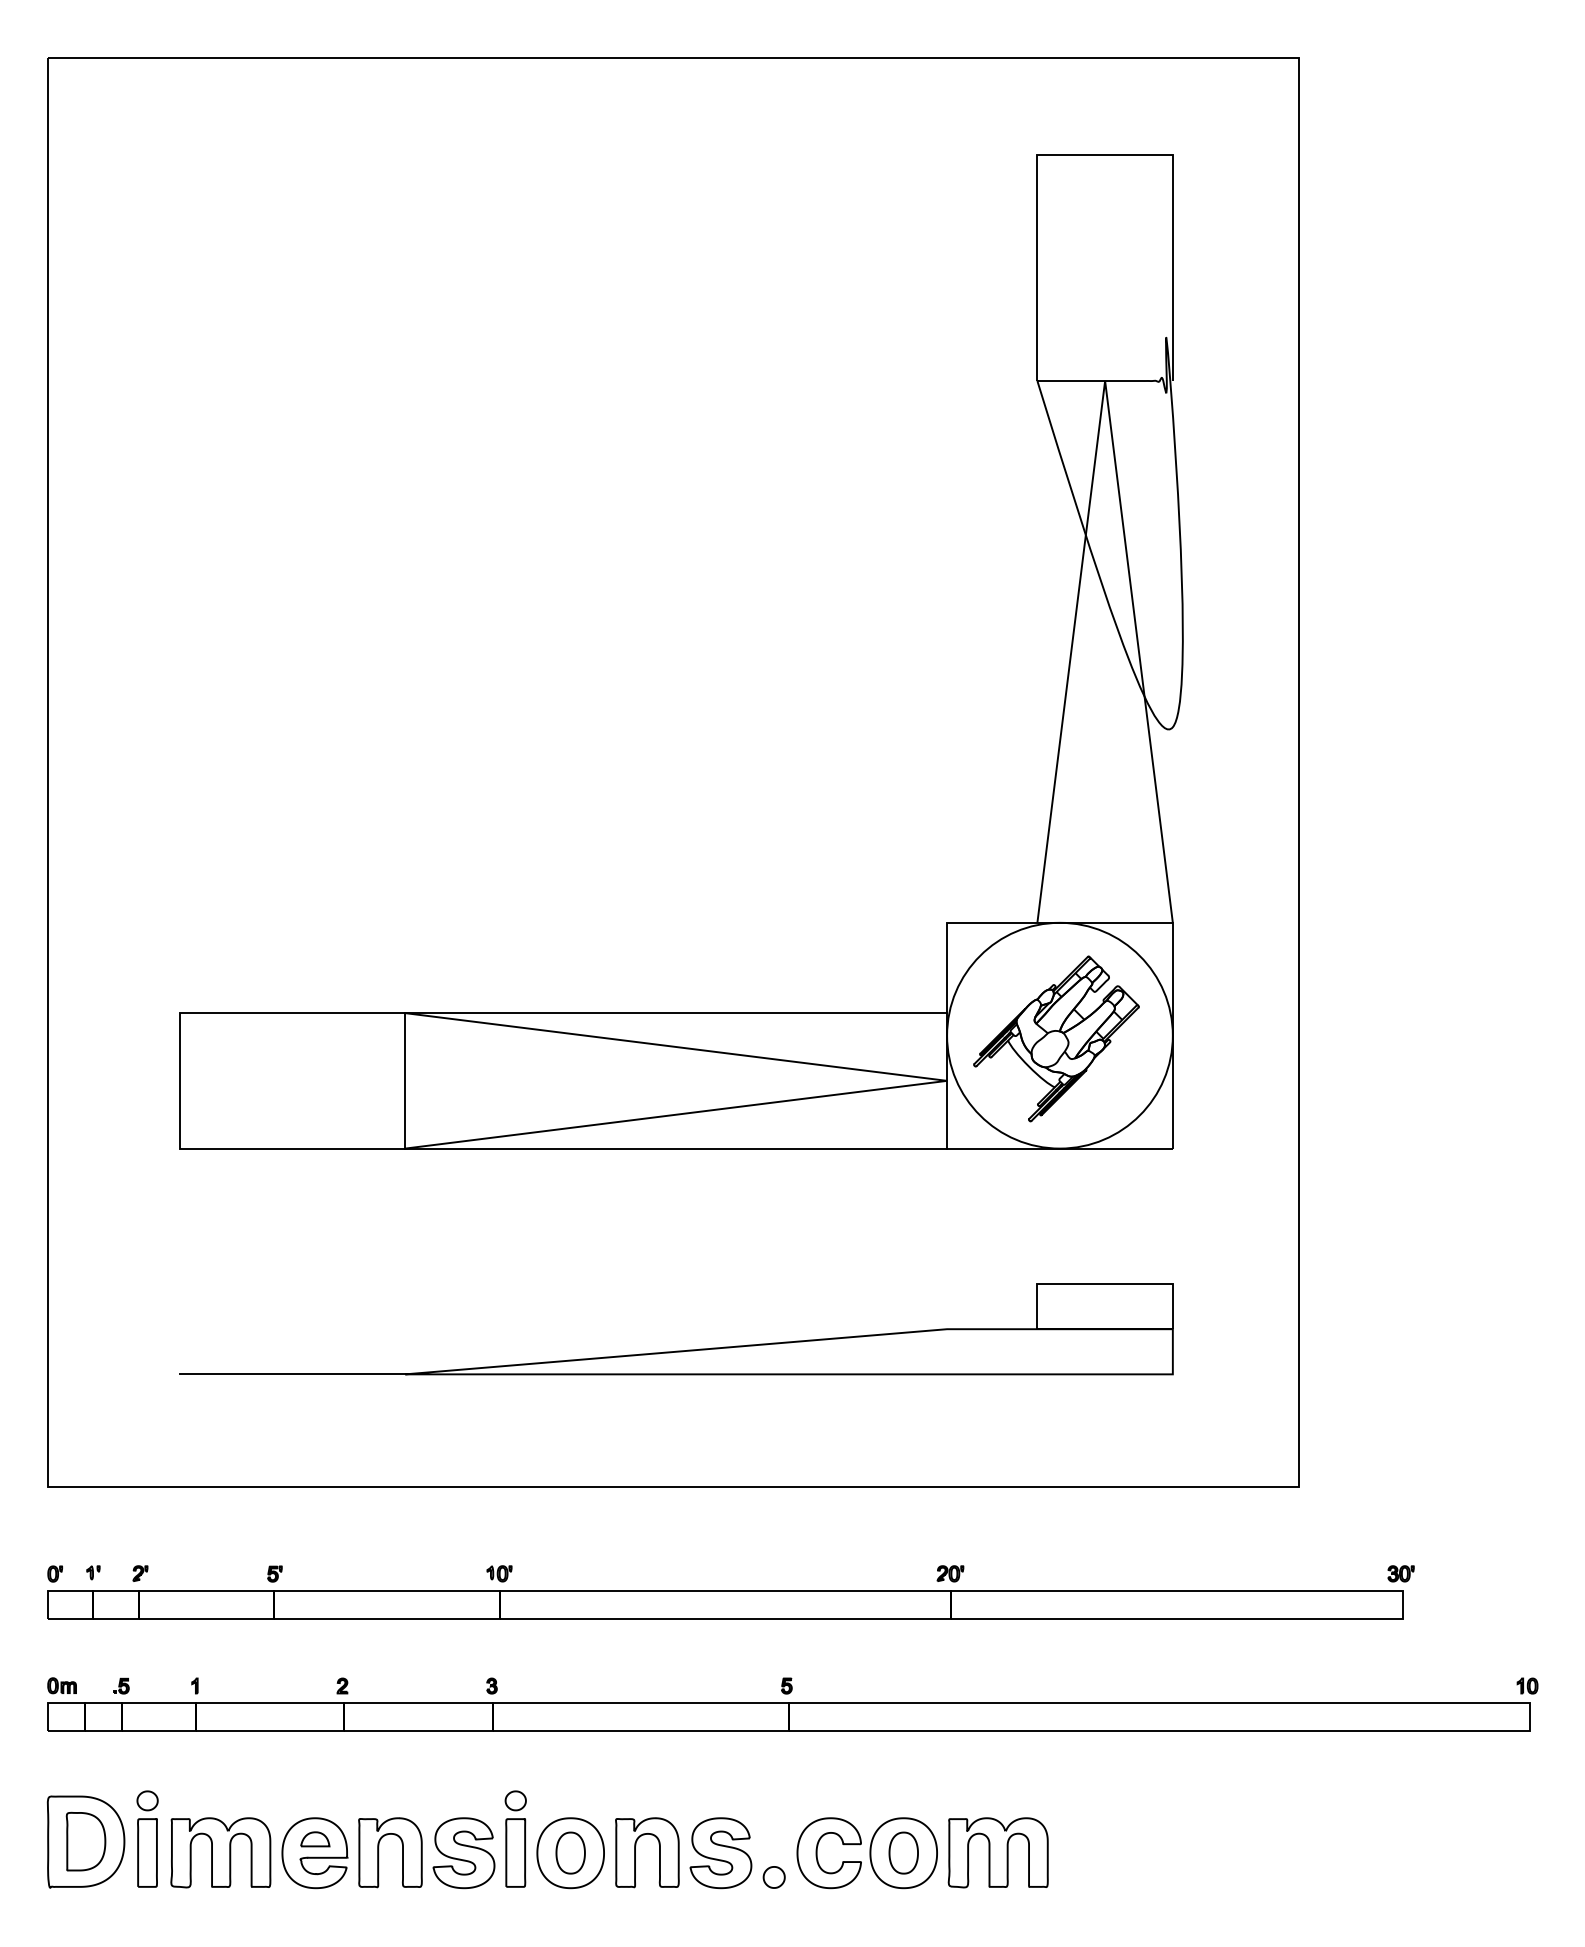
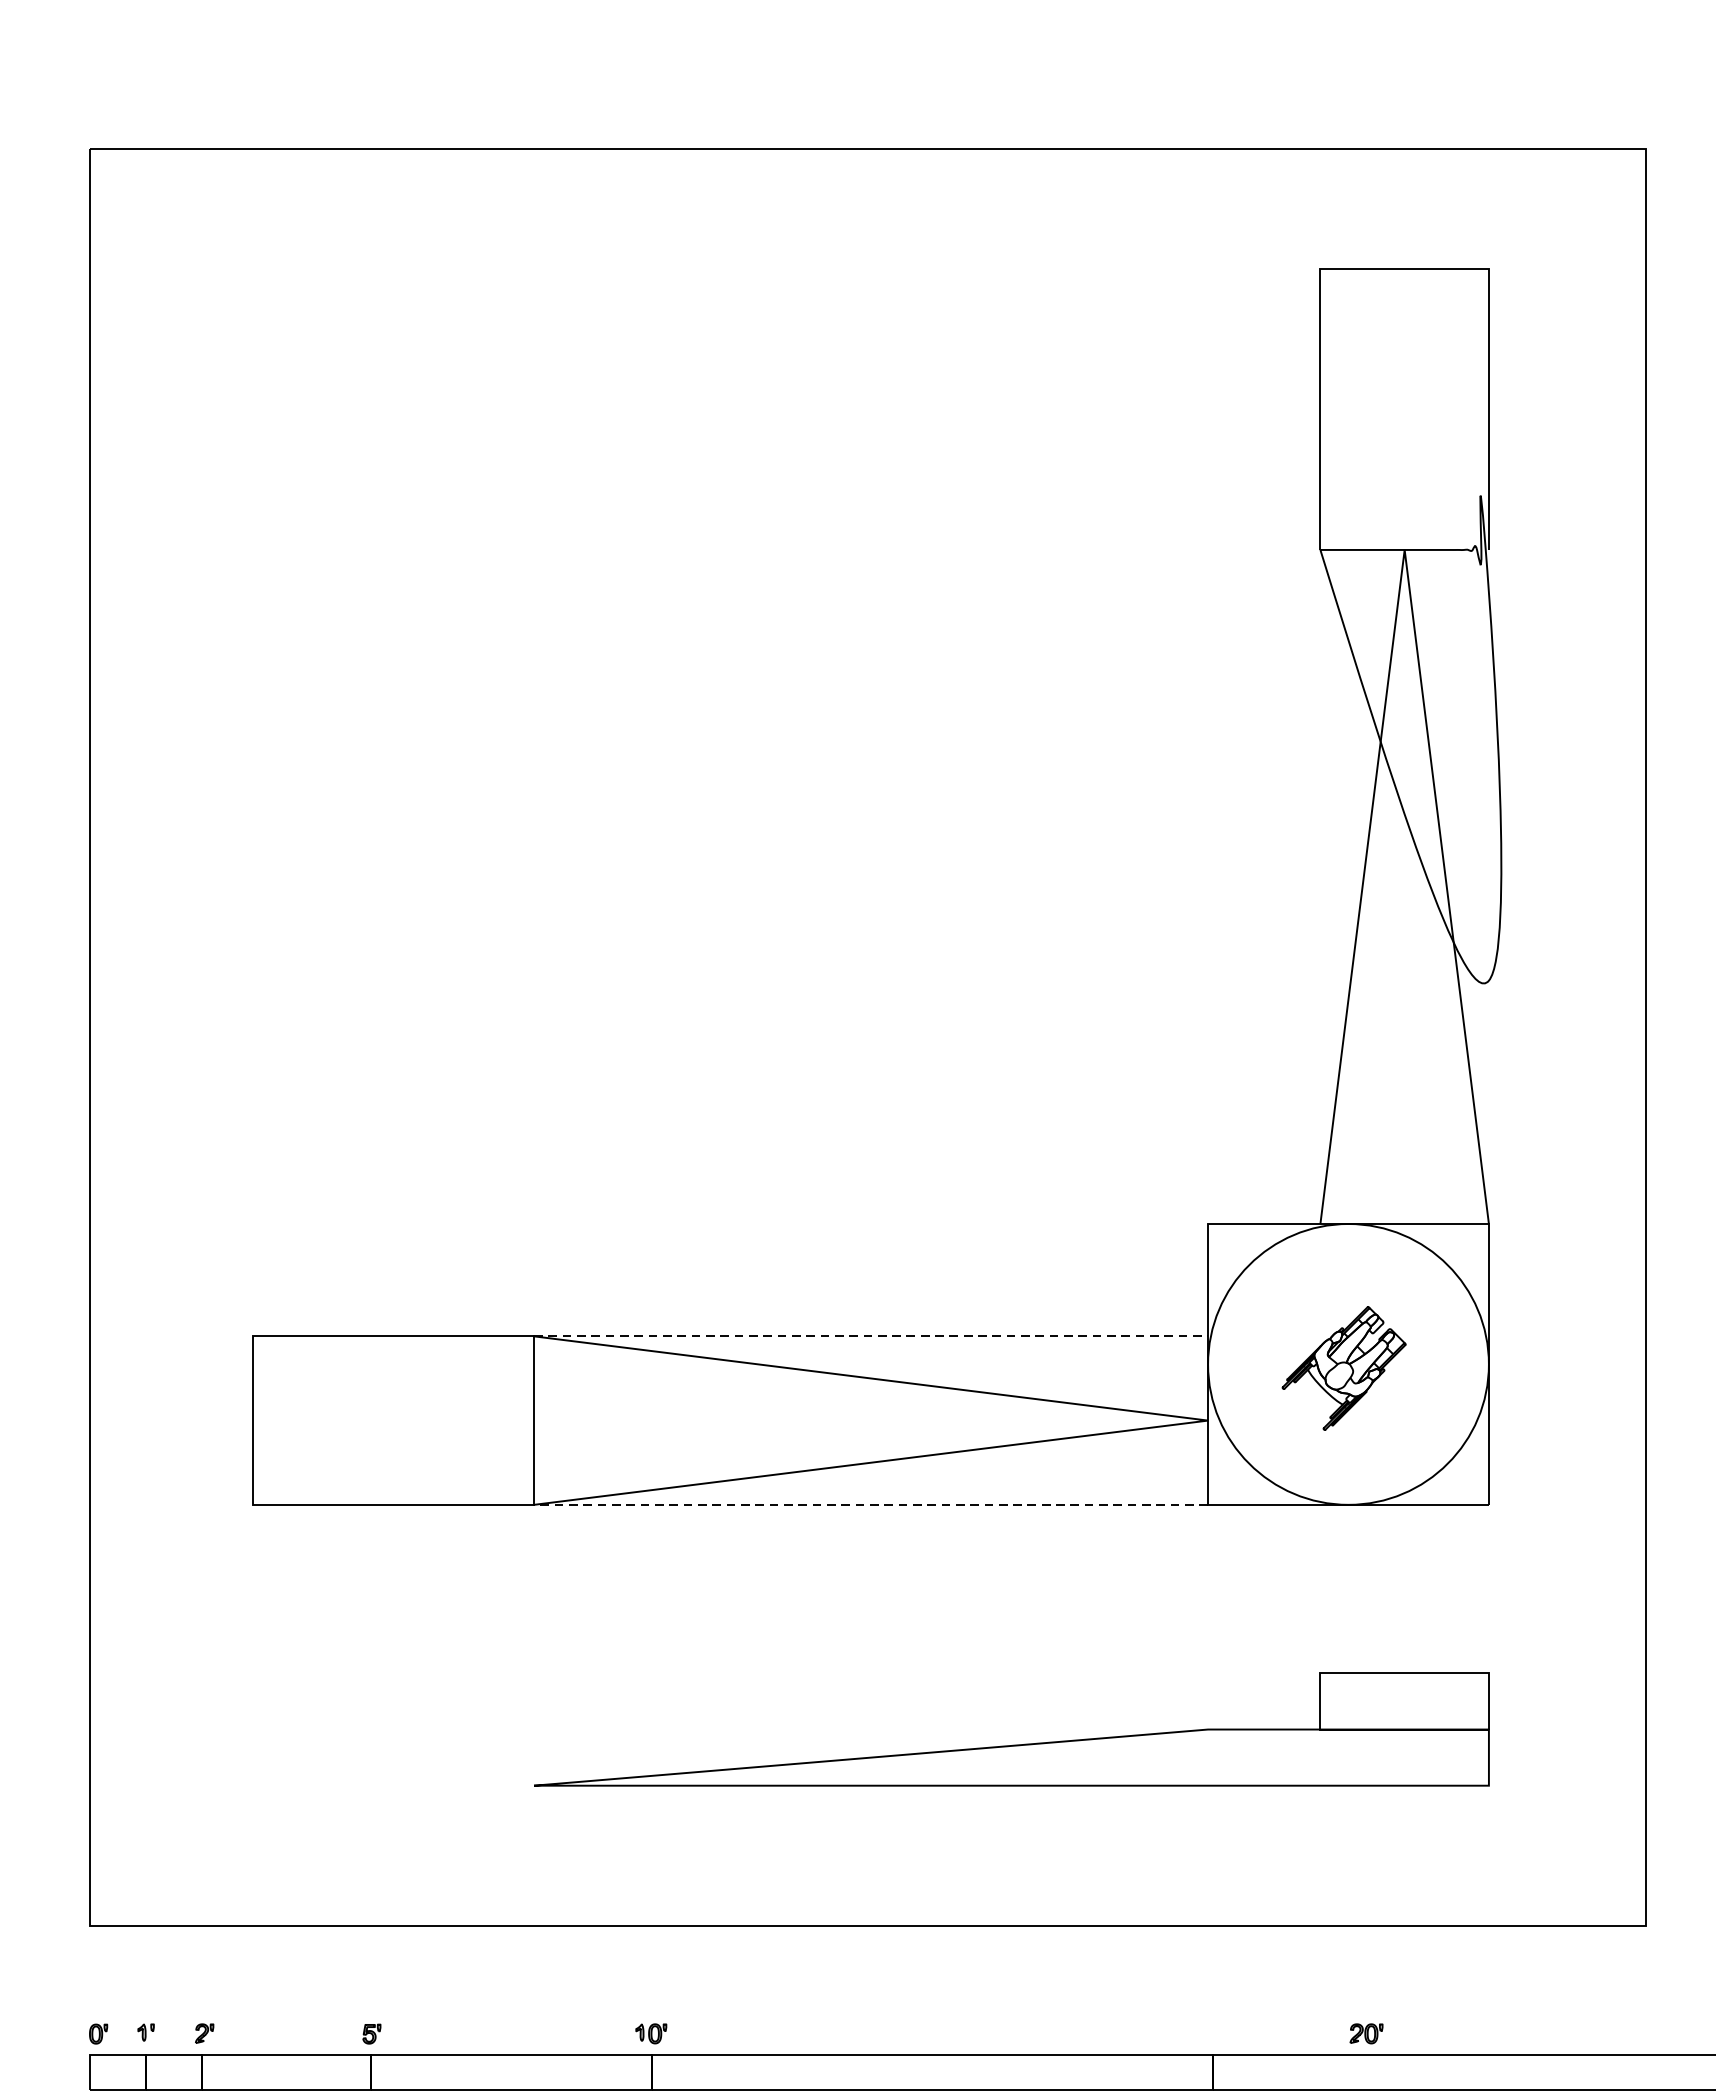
line: (676, 1013) -> (871, 1336), solid -> dashed
part: (1056, 1038) -> (1344, 1367), size x0.6
line: (676, 1148) -> (871, 1504), solid -> dashed
line: (292, 1374) -> (393, 1785), removed
part: (950, 1573) -> (1366, 2033), moved

